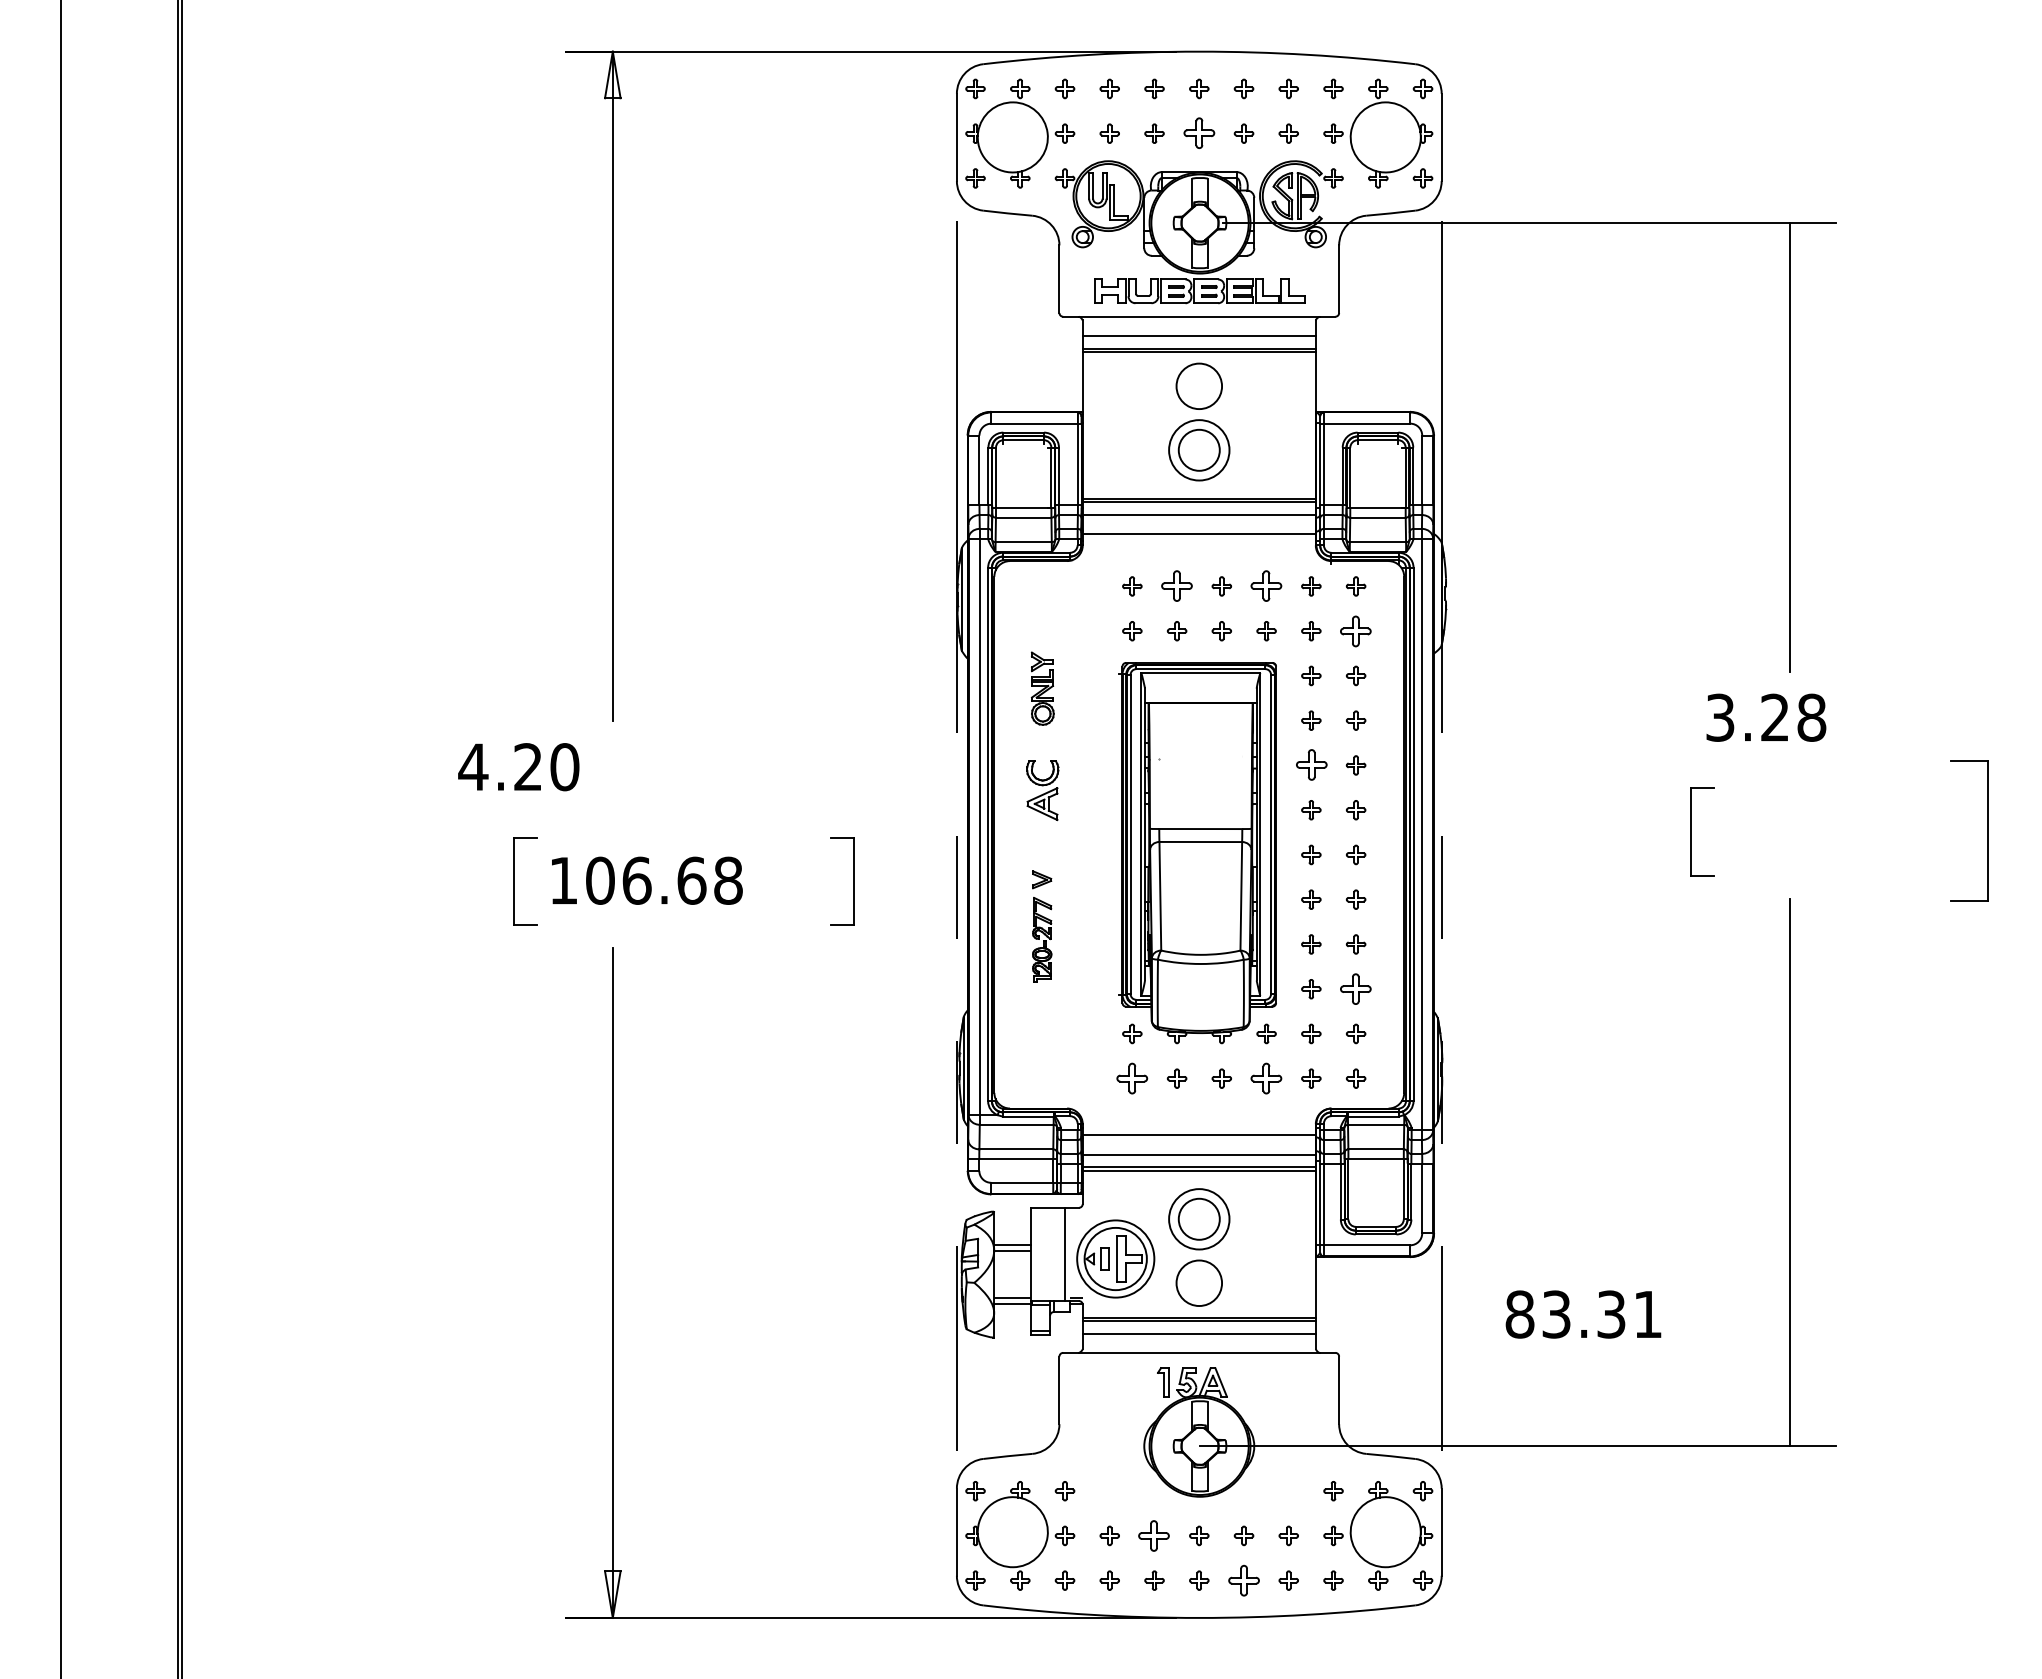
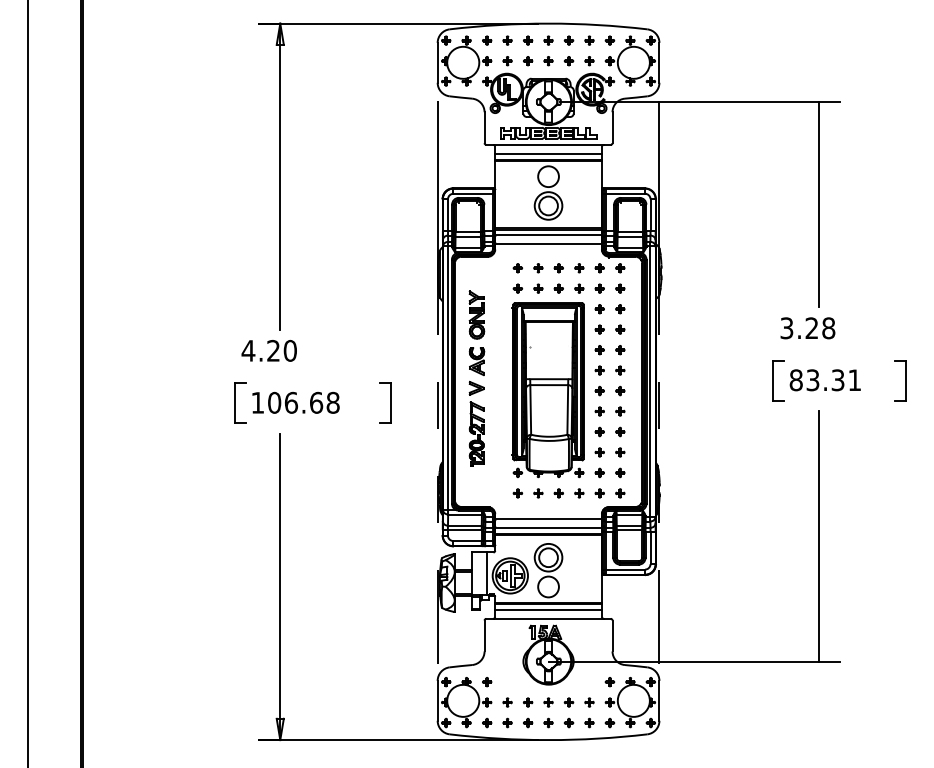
part: (1199, 134) -> (548, 61), size x0.62
part: (1177, 587) -> (538, 268), size x0.62
part: (1266, 587) -> (579, 268), size x0.62
part: (1356, 630) -> (620, 288), size x0.62
part: (1041, 687) -> (476, 314), size x1.43
text: (517, 766) -> (268, 350), moved
part: (1310, 766) -> (599, 350), size x0.62
part: (1968, 831) -> (900, 380), size x0.62
part: (1041, 925) -> (476, 423), size x1.67
part: (1356, 989) -> (620, 452), size x0.62
part: (1131, 1078) -> (517, 493), size x0.62
part: (1266, 1078) -> (579, 493), size x0.62
text: (1581, 1314) -> (824, 380), moved
part: (1155, 1535) -> (528, 702), size x0.62
part: (1242, 1579) -> (568, 722), size x0.62

